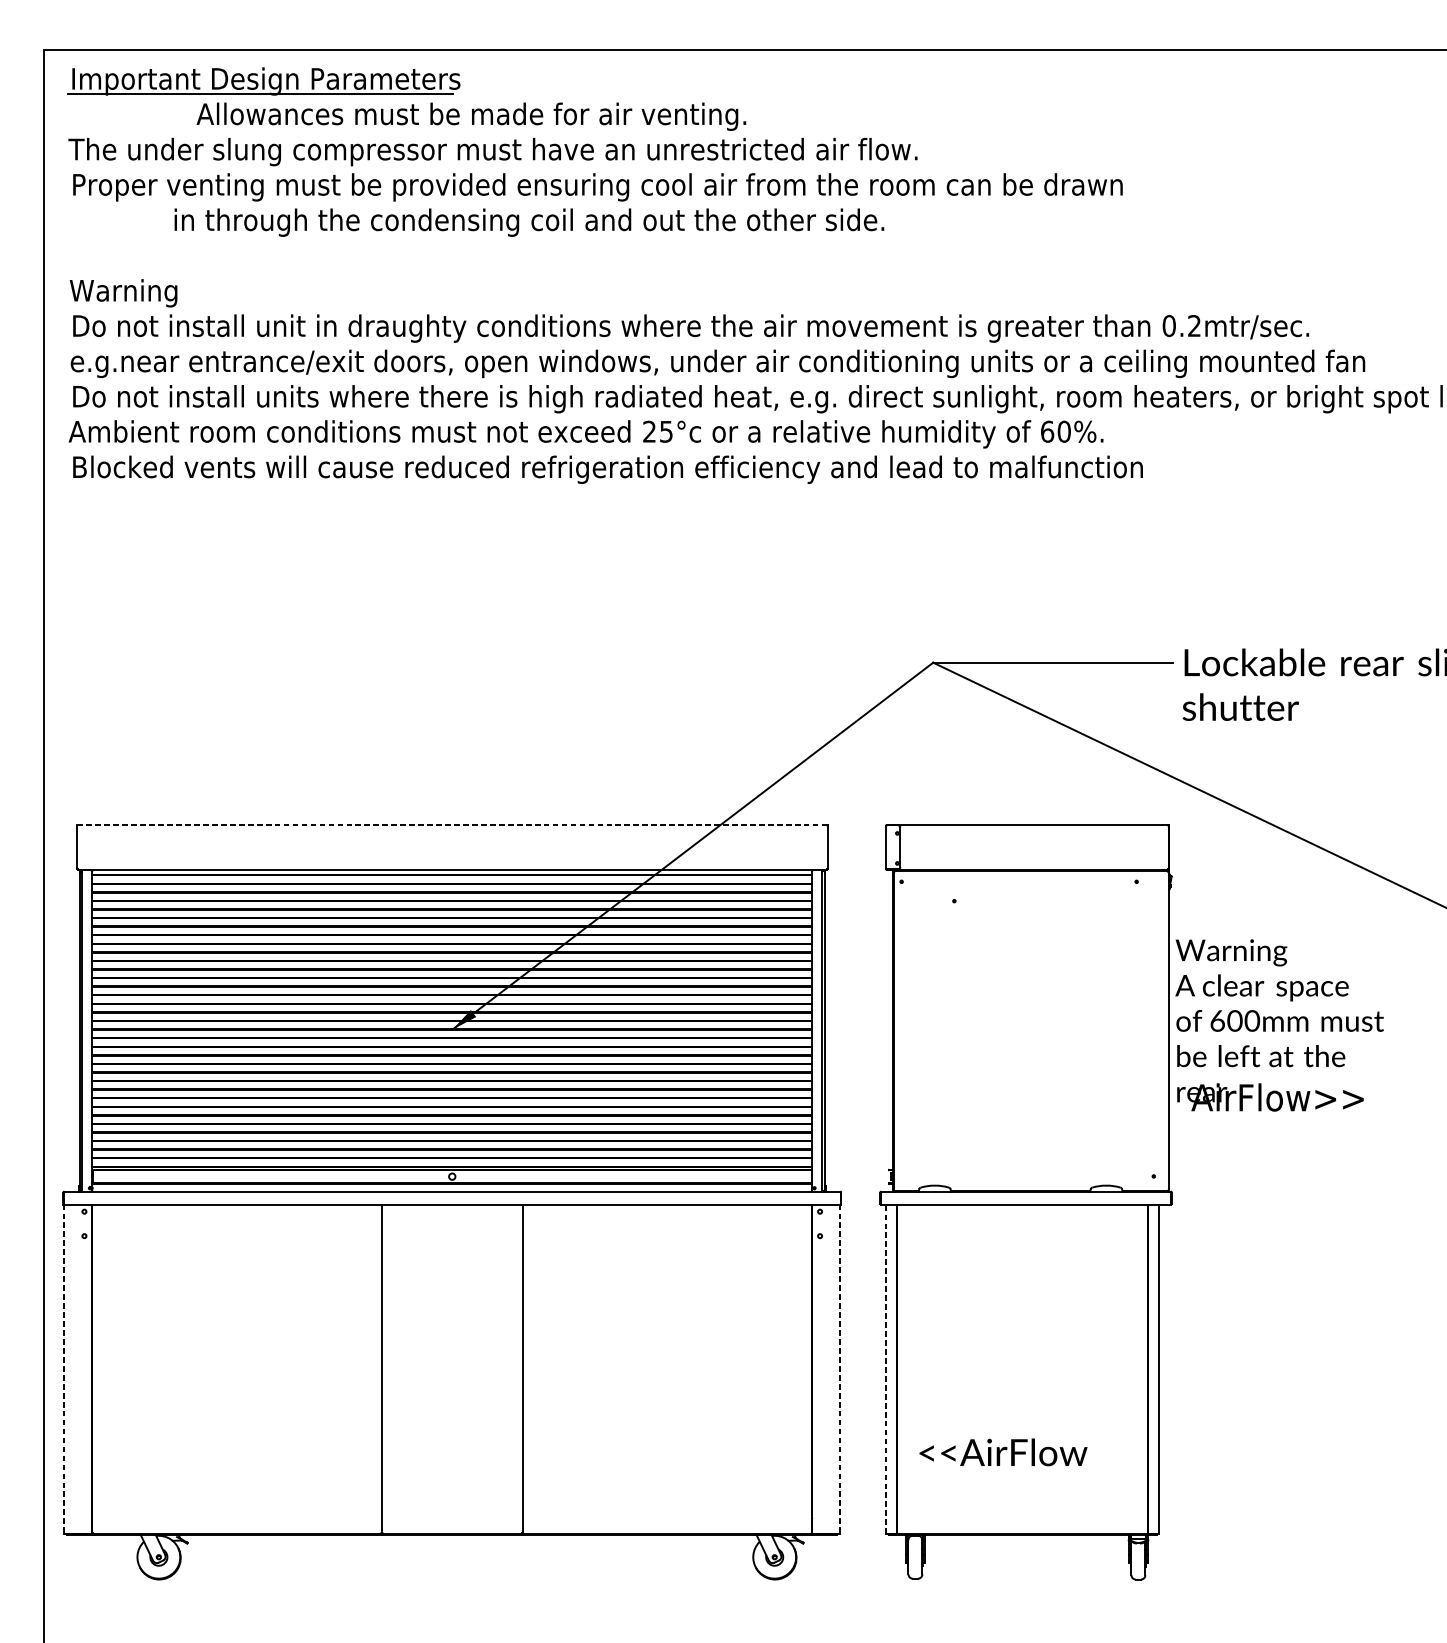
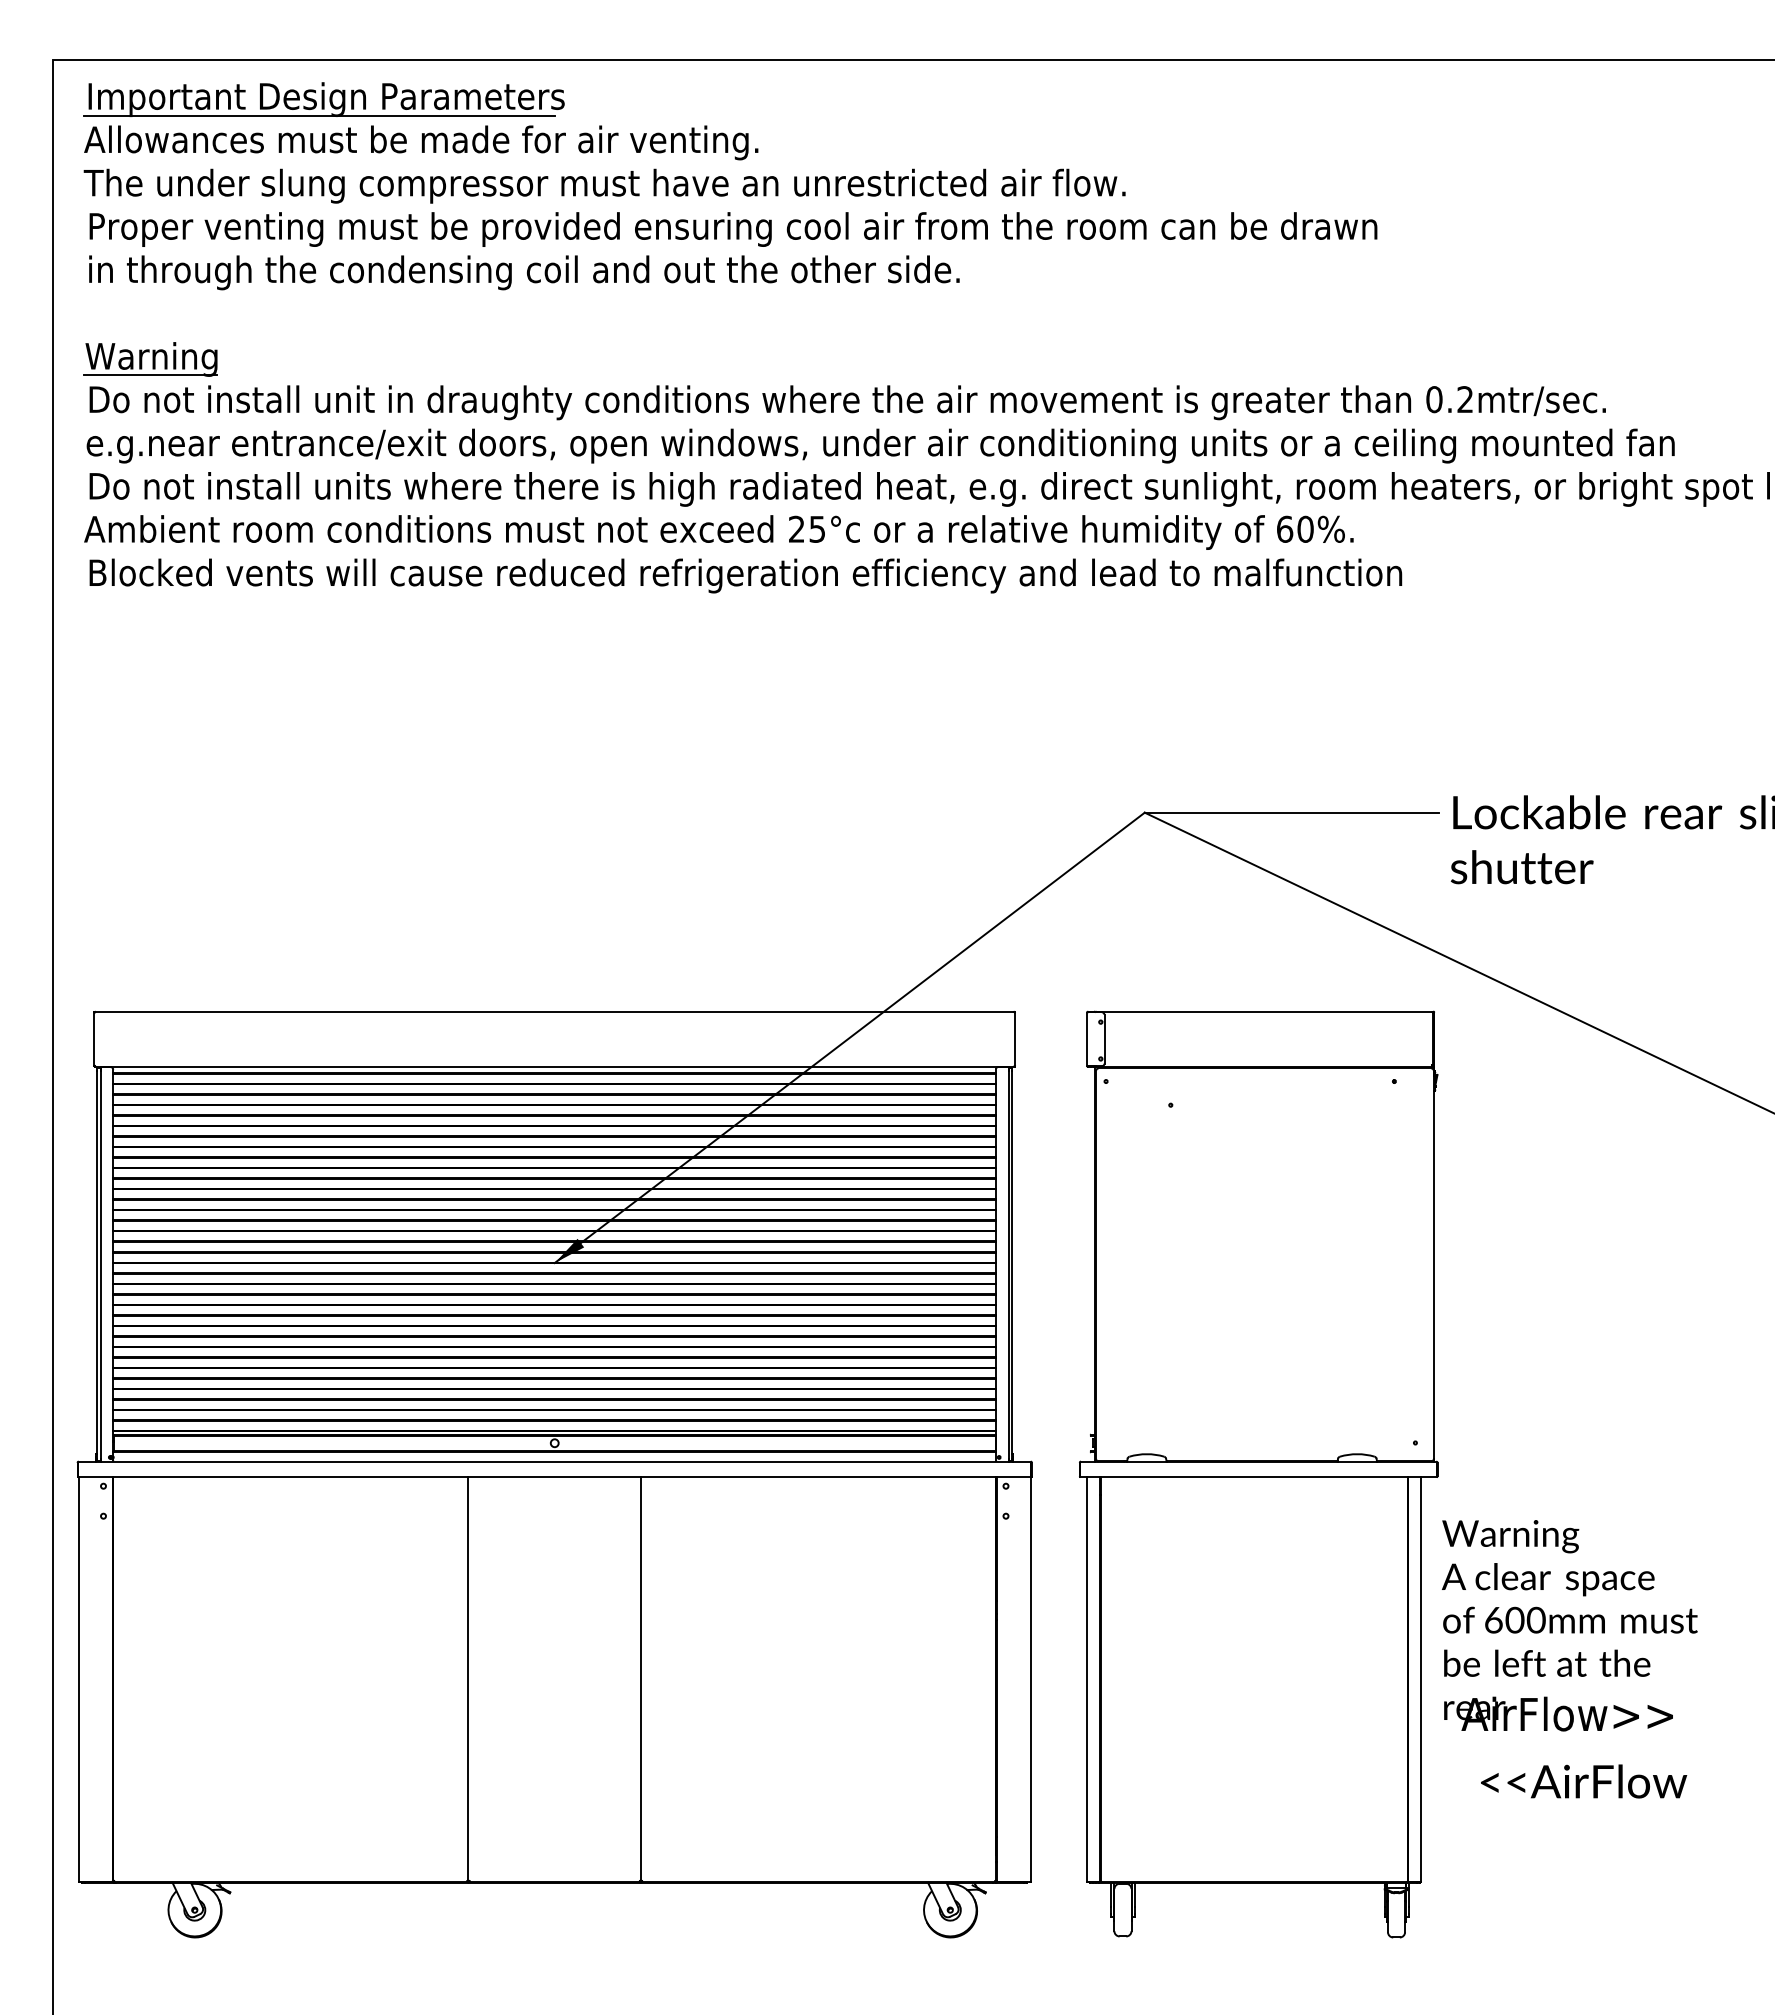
text: (471, 116) -> (421, 142), moved
text: (529, 222) -> (524, 272), moved
line: (122, 306) -> (150, 375), added
line: (452, 824) -> (554, 1011), dashed -> solid
text: (1279, 1025) -> (1569, 1625), moved
line: (886, 1369) -> (1087, 1679), dashed -> solid
line: (64, 1370) -> (78, 1680), dashed -> solid
line: (840, 1370) -> (1030, 1680), dashed -> solid
text: (1003, 1452) -> (1584, 1781), moved

